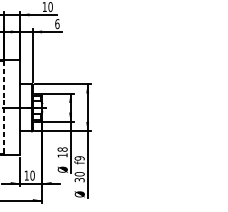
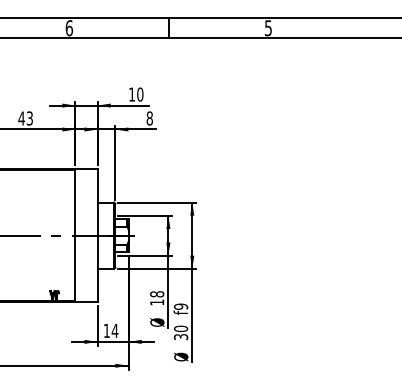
text: (57, 24) -> (149, 118), 6 -> 8
line: (4, 108) -> (75, 236), dashed -> solid
text: (32, 175) -> (114, 330), 10 -> 14

